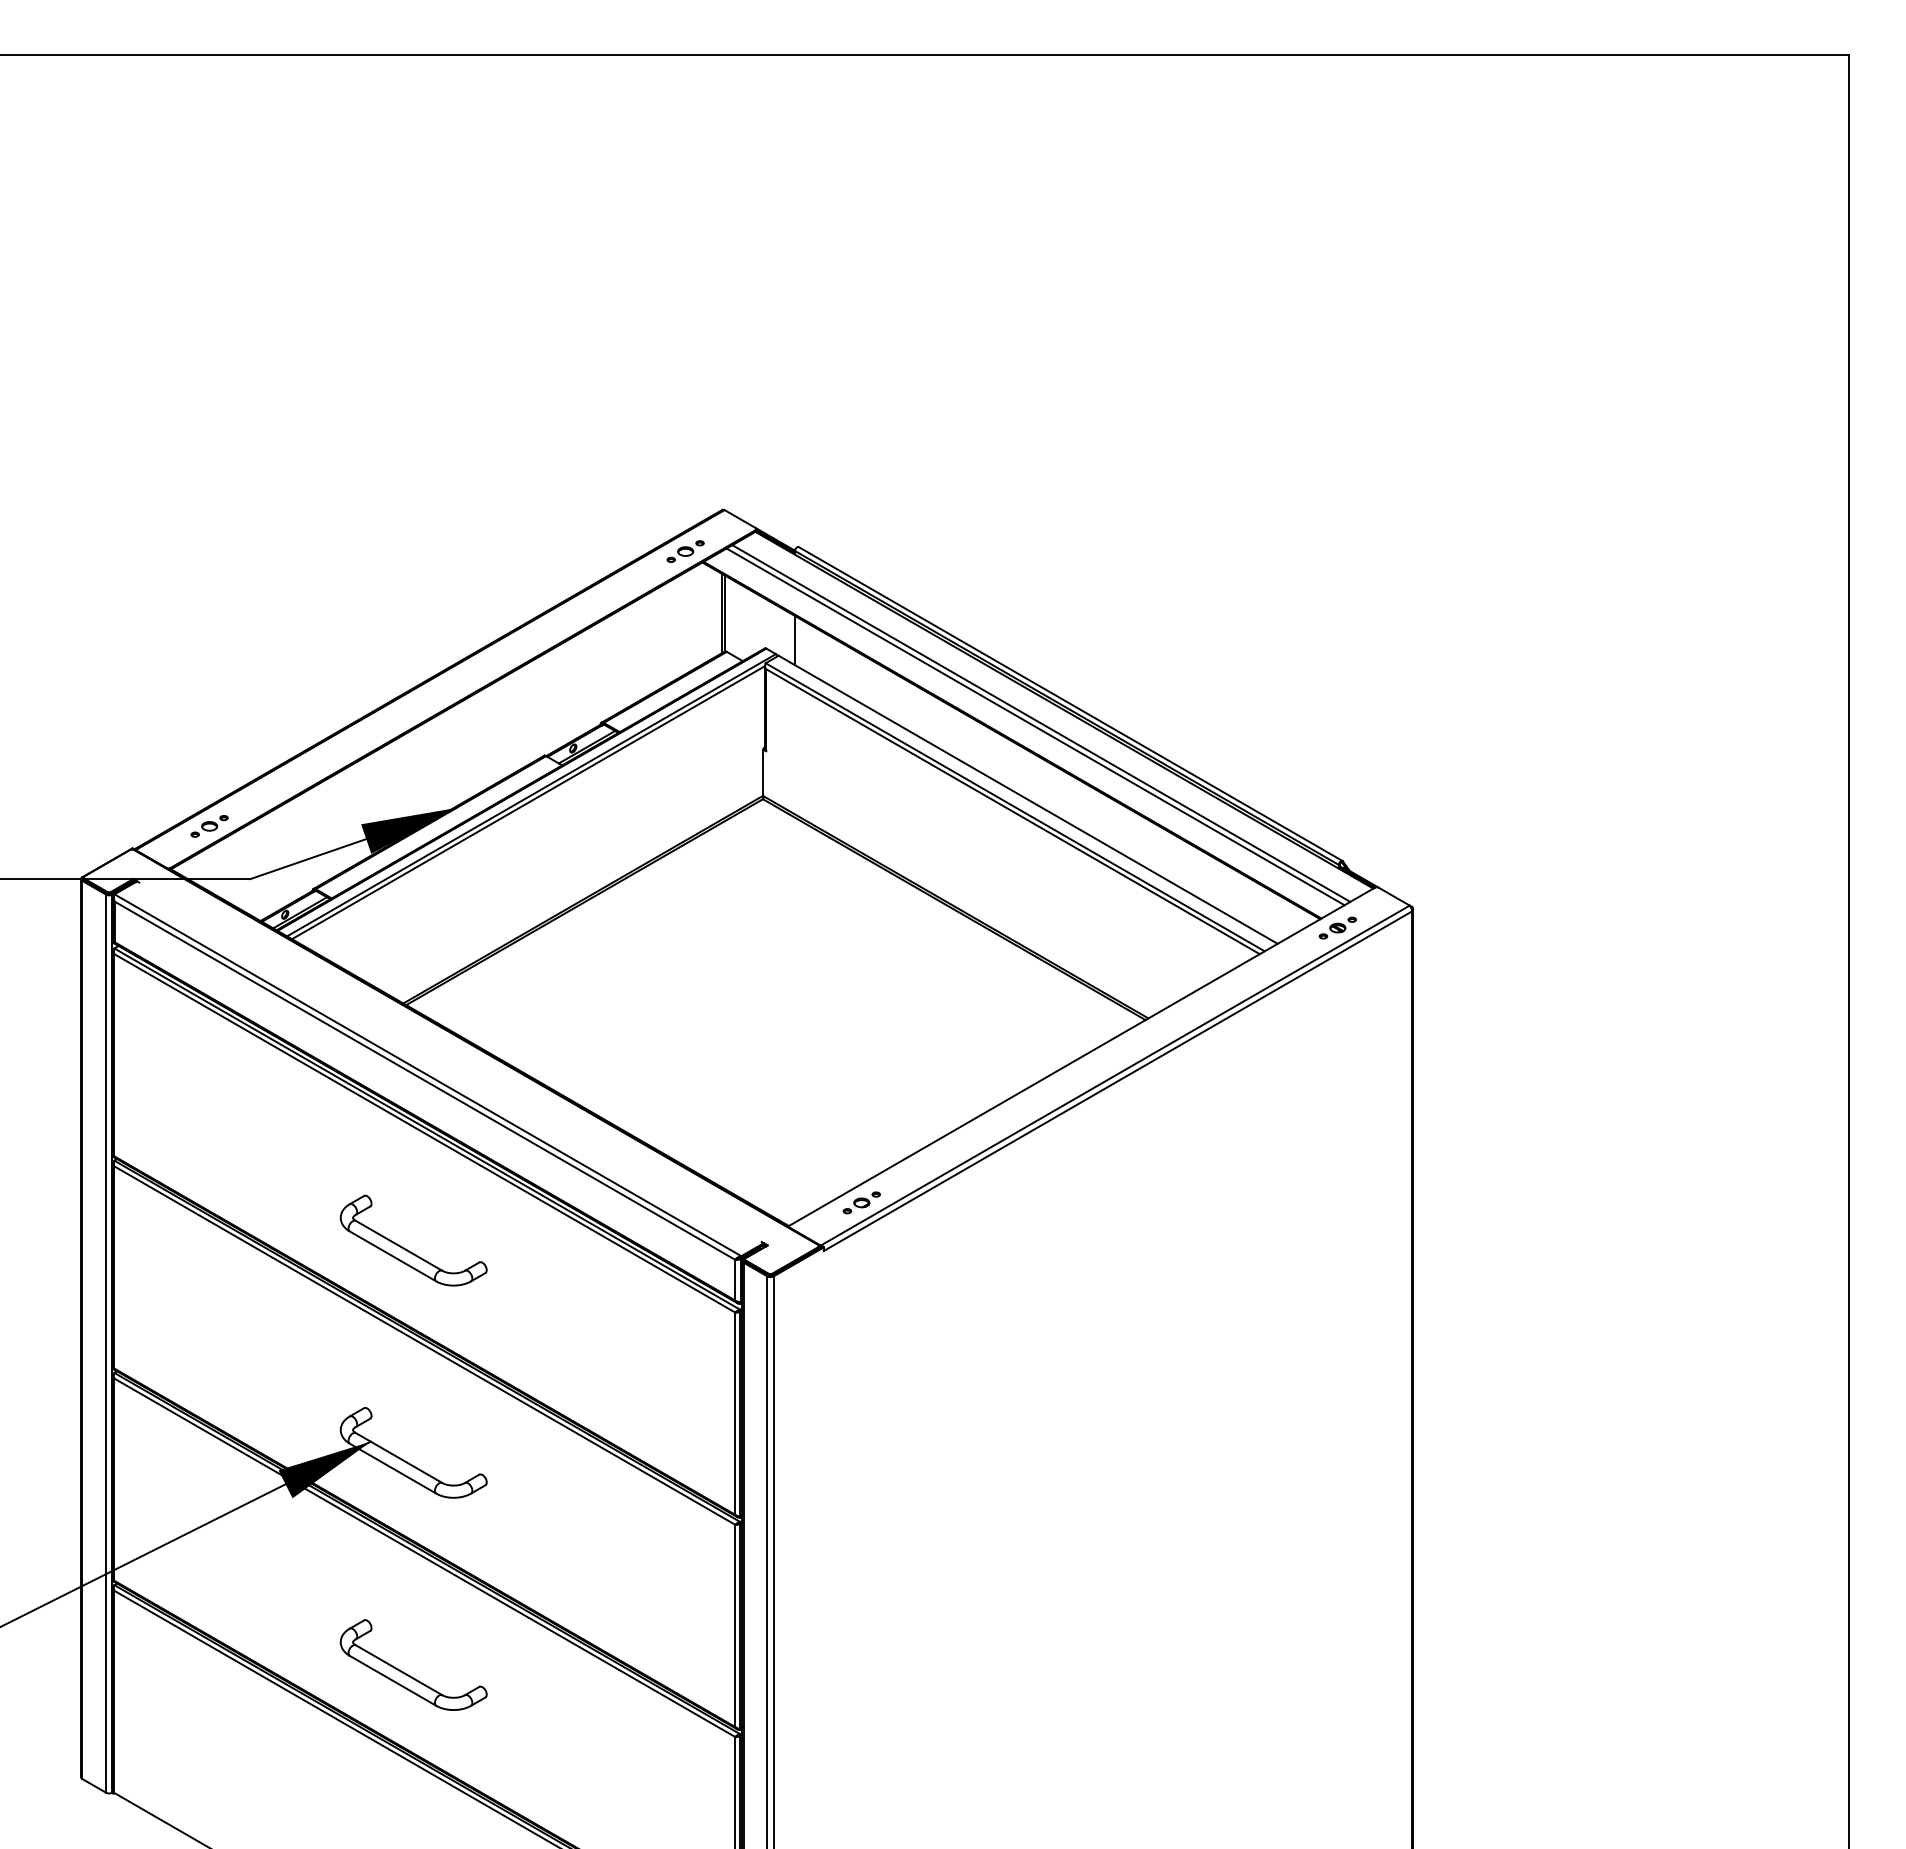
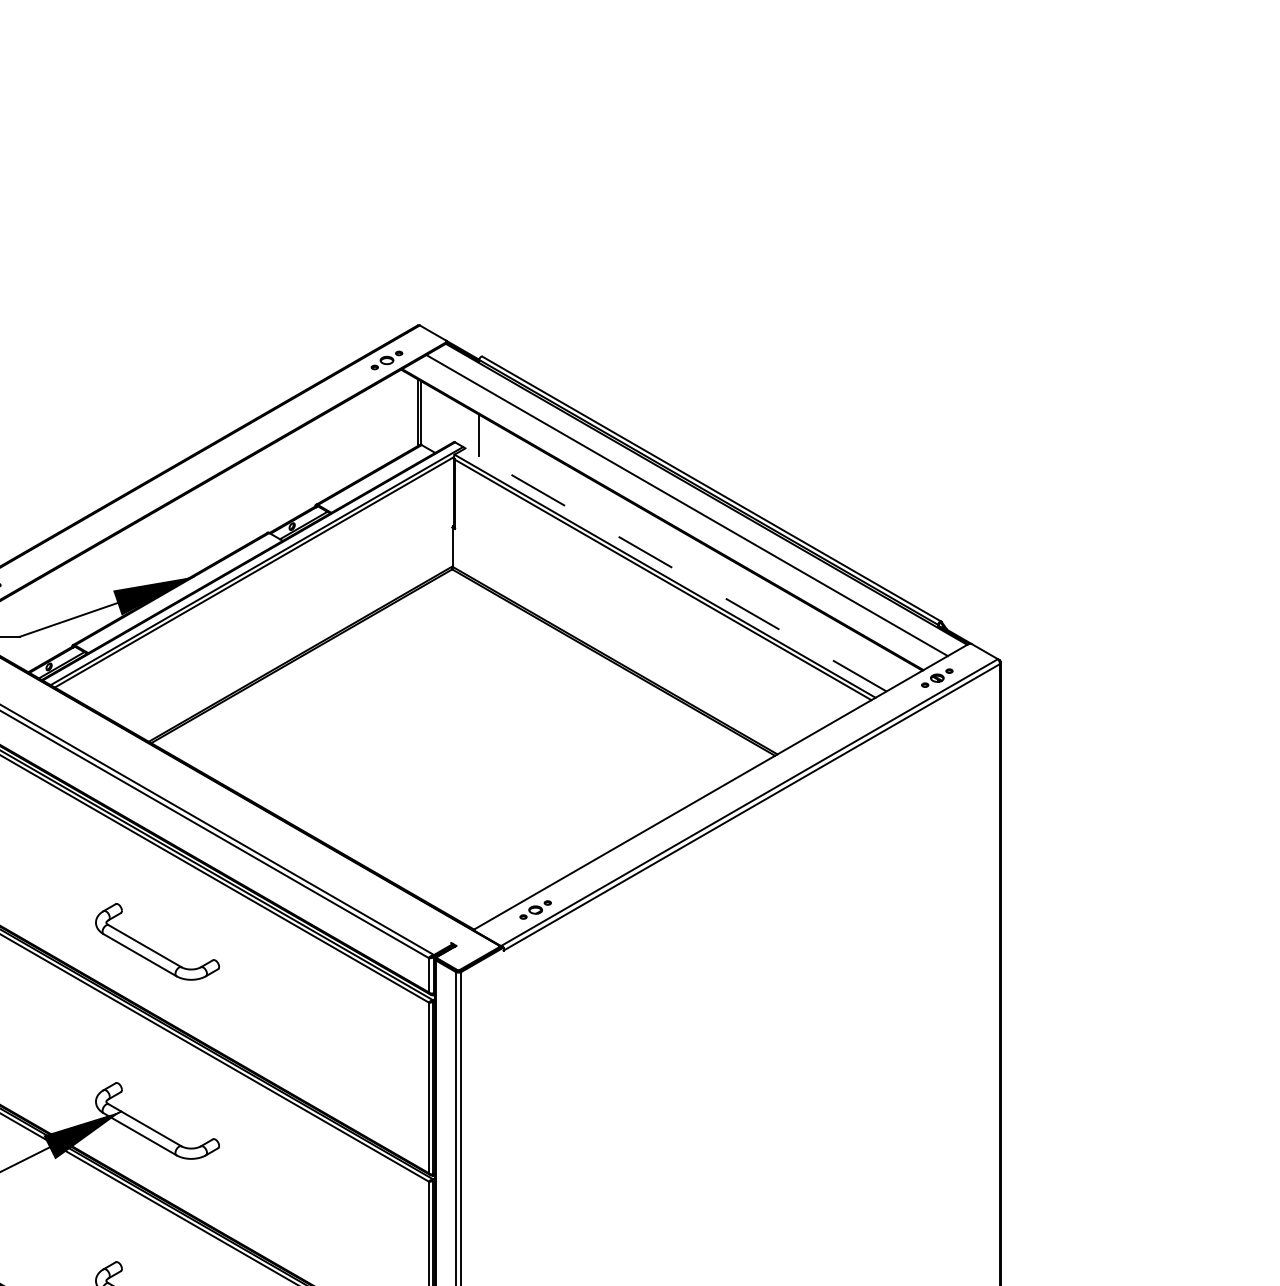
line: (1035, 726) -> (682, 508), removed
line: (1027, 799) -> (675, 569), solid -> dashed

